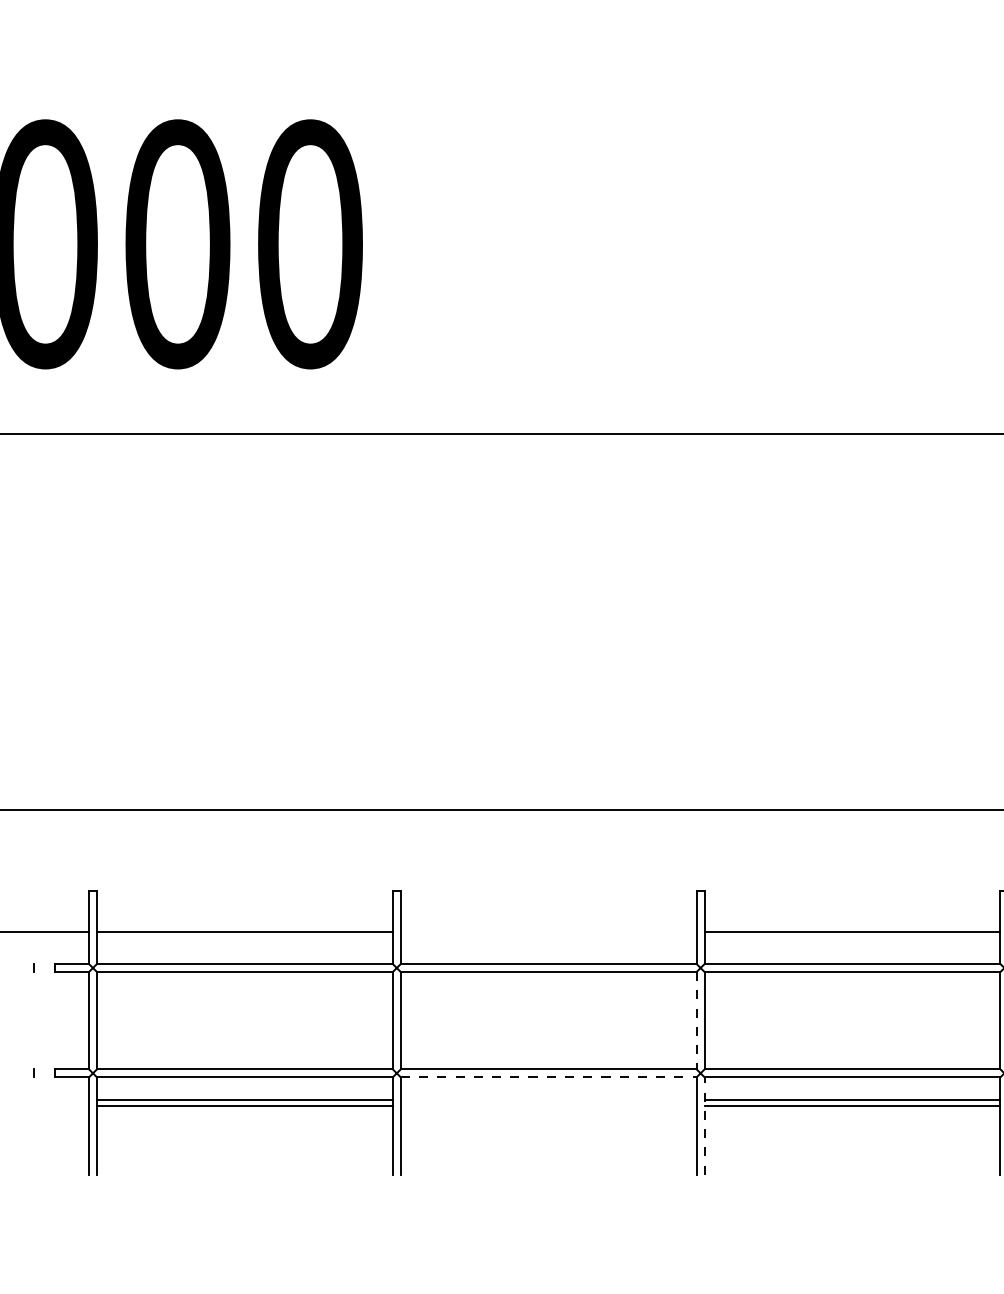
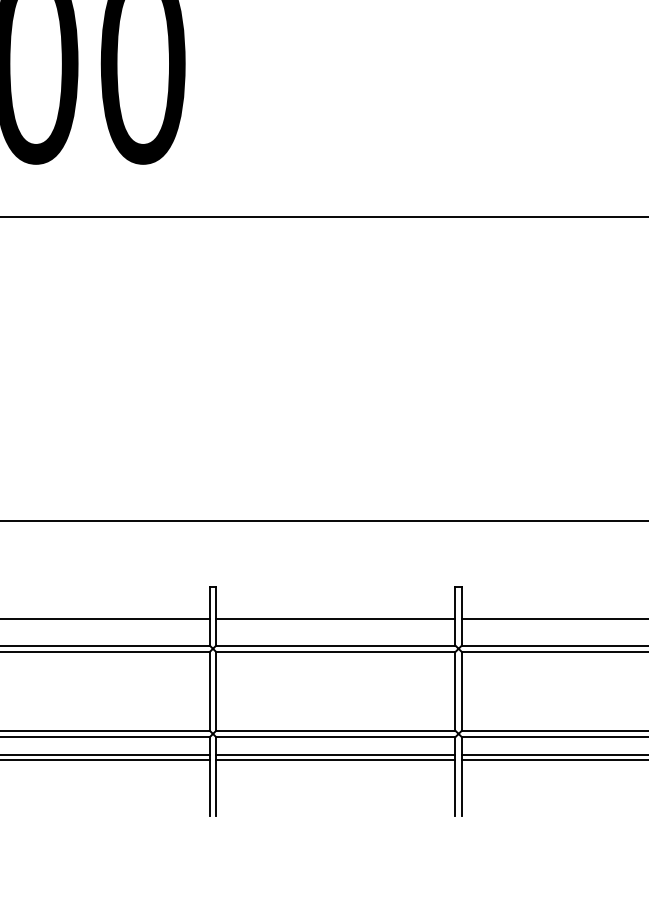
line: (548, 931) -> (335, 619), added
line: (696, 1020) -> (455, 691), dashed -> solid
line: (548, 1077) -> (335, 737), dashed -> solid
line: (548, 1099) -> (335, 755), added
line: (548, 1105) -> (335, 759), added
line: (704, 1126) -> (461, 776), dashed -> solid

